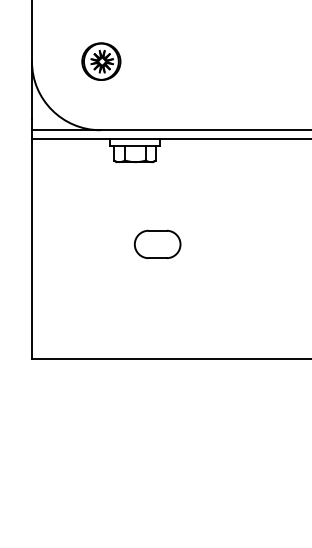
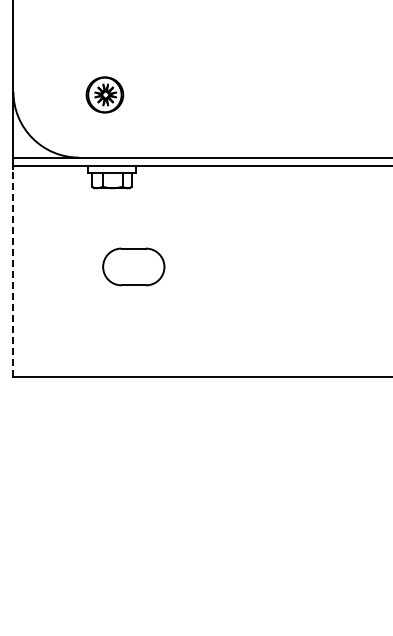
part: (100, 61) -> (104, 94), moved
part: (157, 244) -> (133, 267), size x1.4
line: (32, 250) -> (13, 272), solid -> dashed

